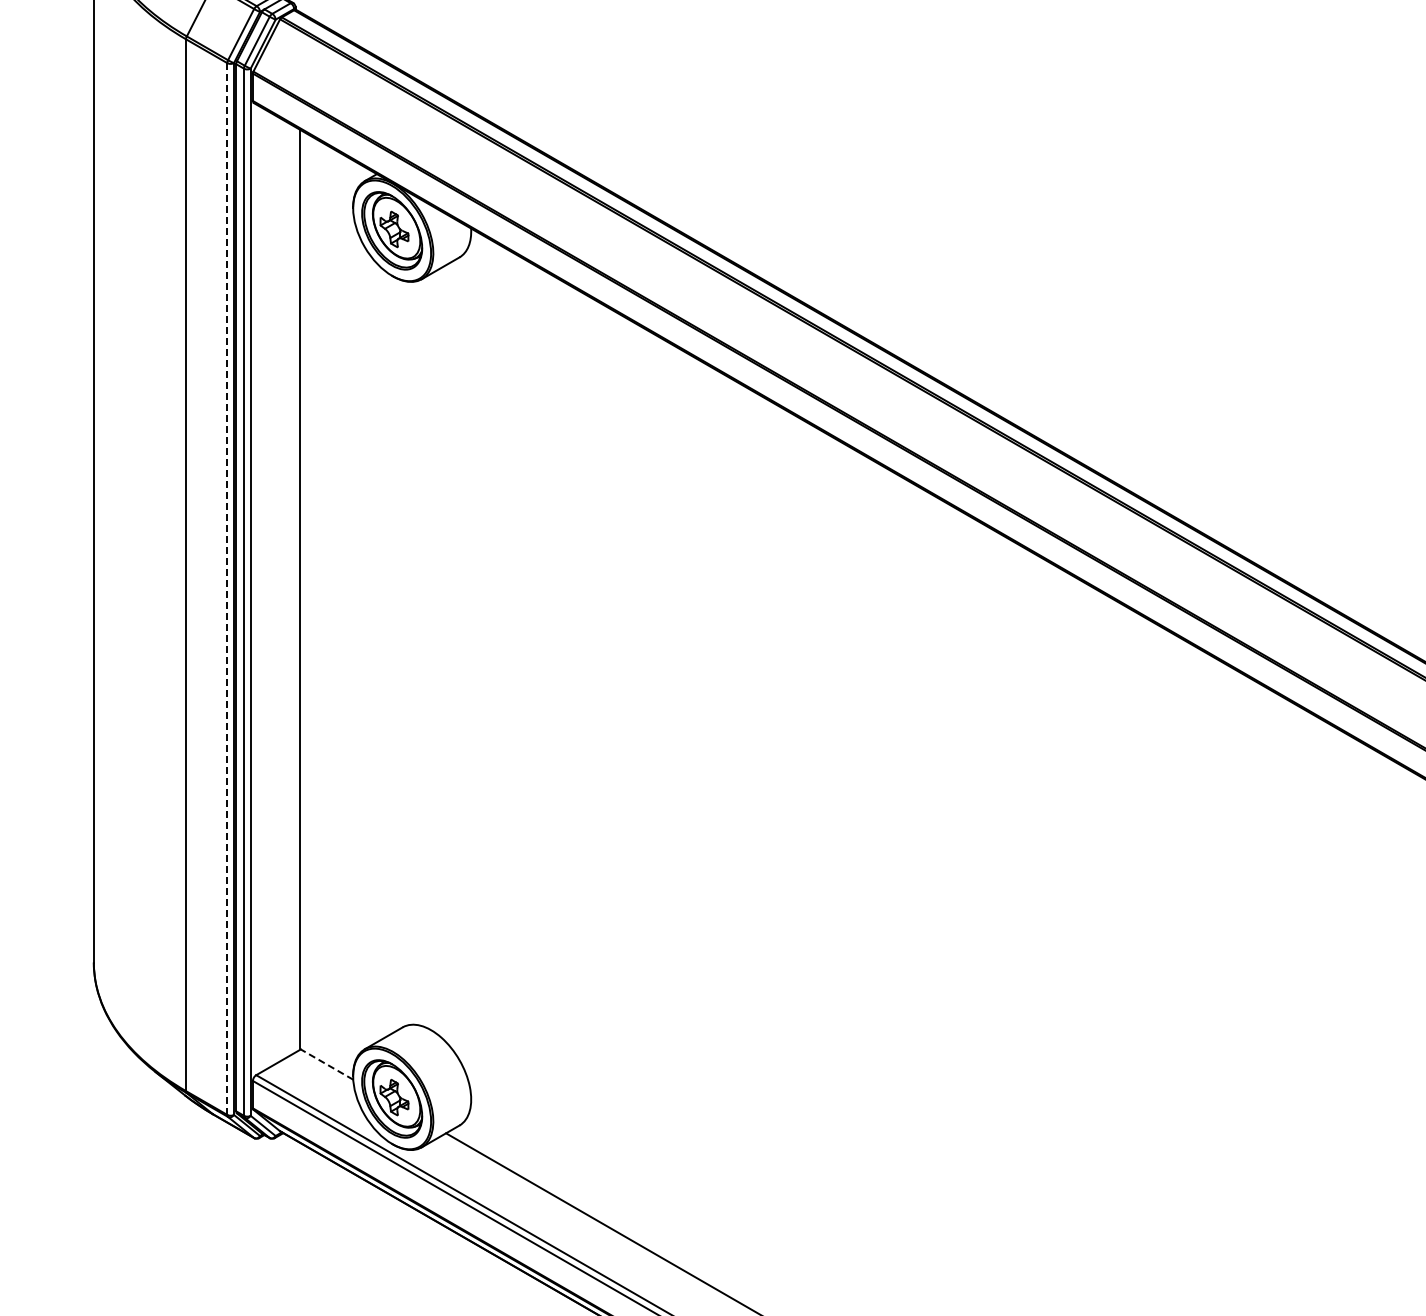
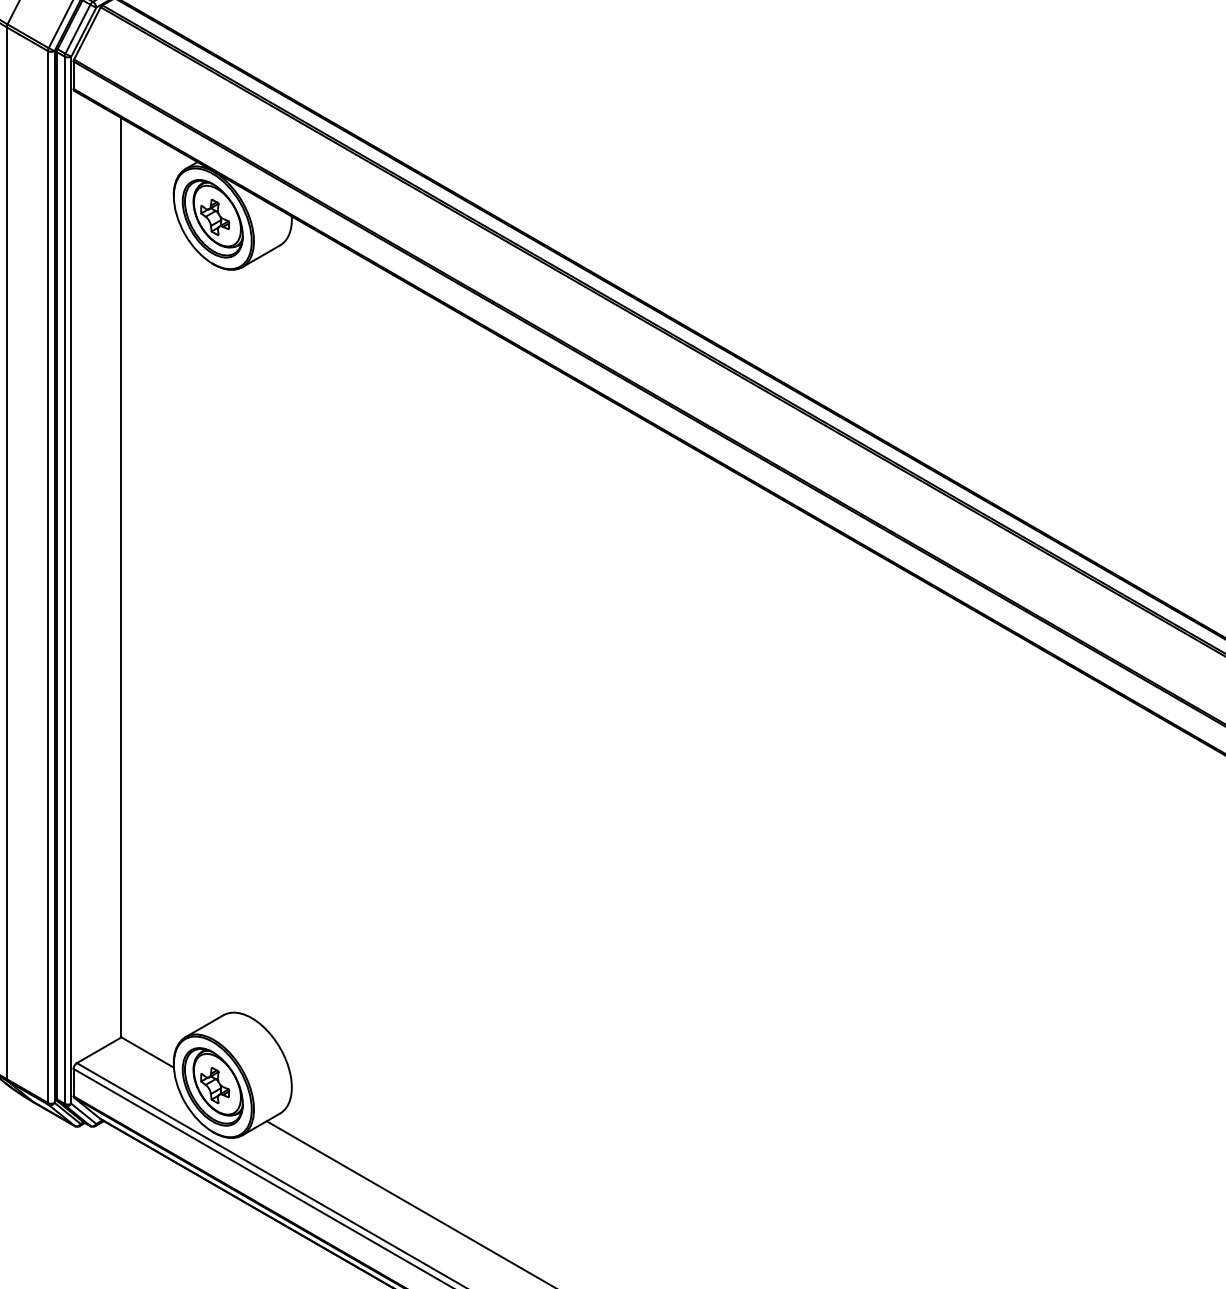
line: (227, 589) -> (48, 577), dashed -> solid
line: (326, 1064) -> (147, 1052), dashed -> solid

